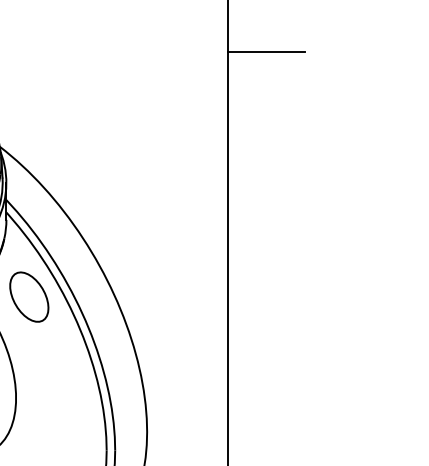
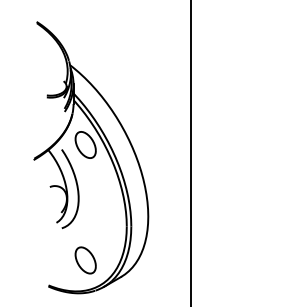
line: (266, 53) -> (211, 15), removed

